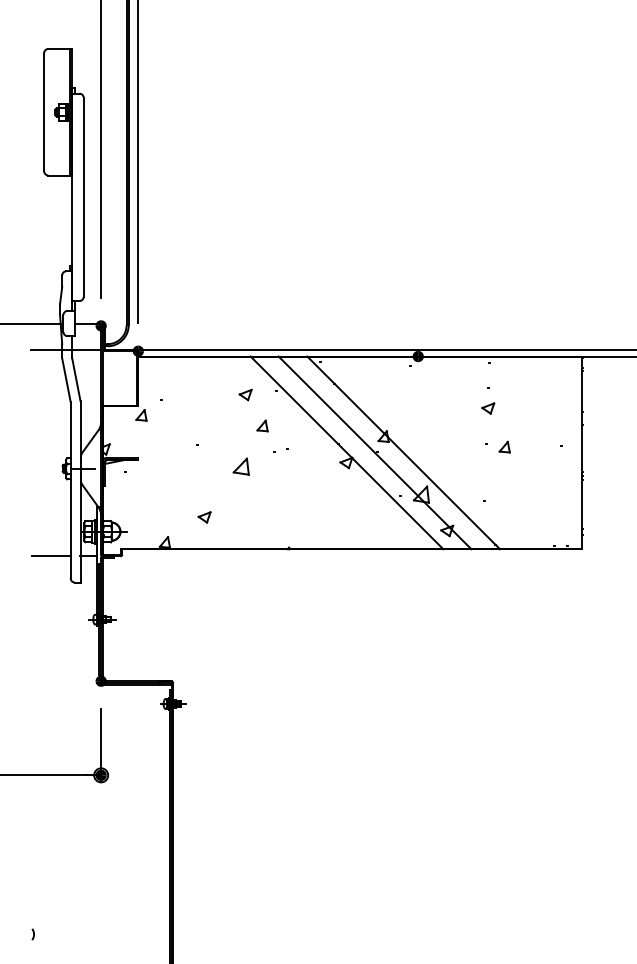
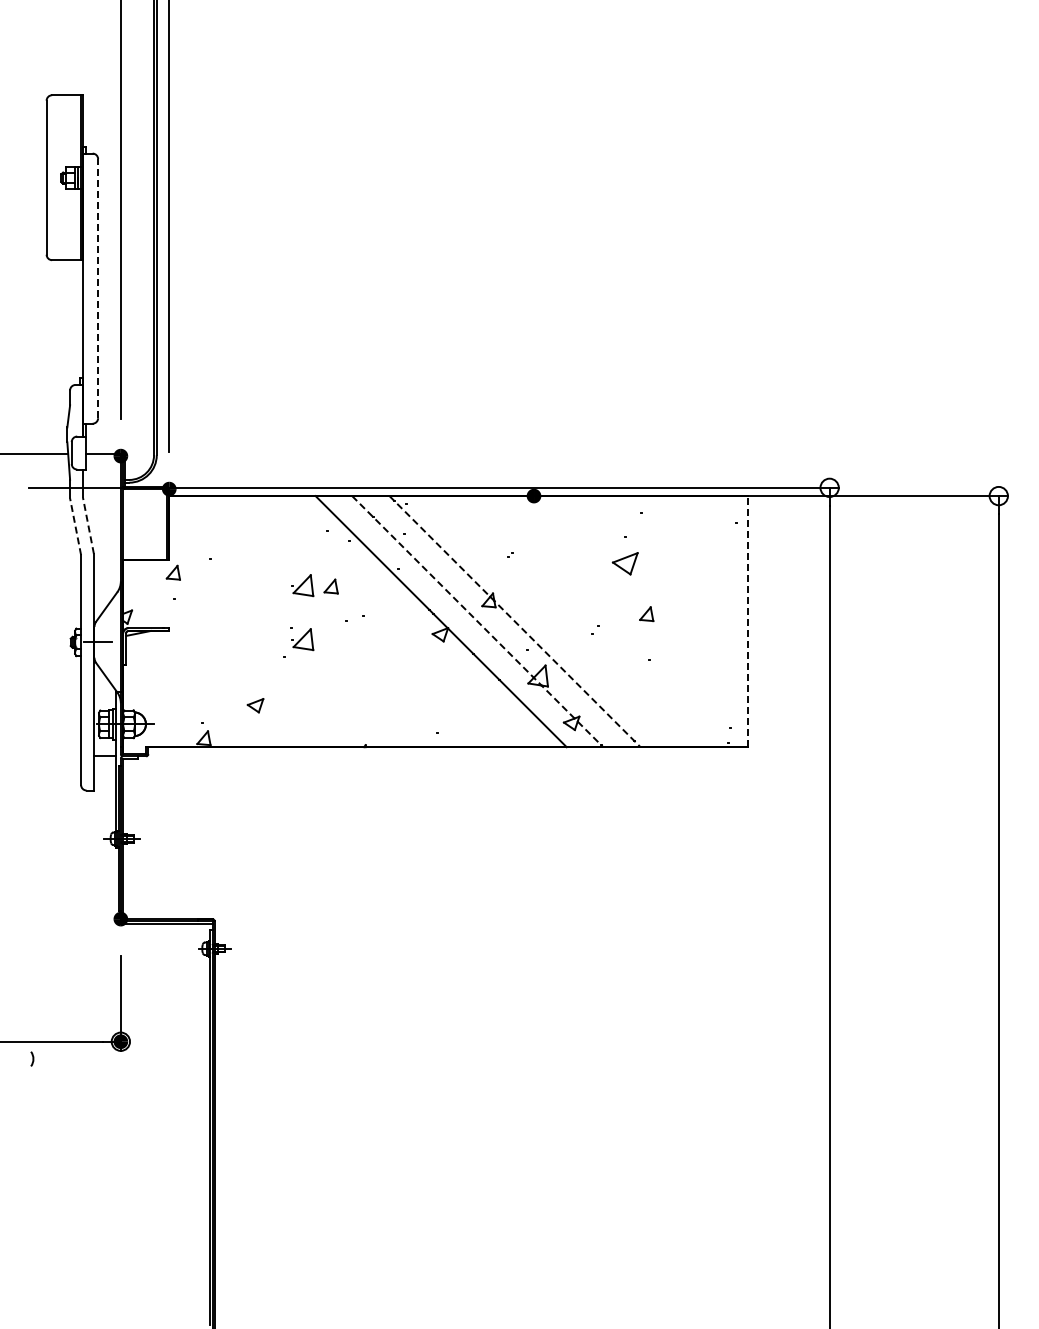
line: (84, 197) -> (98, 288), solid -> dashed
line: (66, 379) -> (75, 526), solid -> dashed
line: (76, 379) -> (88, 525), solid -> dashed
part: (245, 394) -> (308, 545), removed
part: (487, 408) -> (624, 563), size x1.6
part: (240, 425) -> (302, 585), added
line: (374, 452) -> (477, 621), solid -> dashed
line: (404, 452) -> (515, 621), solid -> dashed
line: (582, 452) -> (747, 621), solid -> dashed
line: (51, 556) -> (56, 756), removed
arc: (33, 934) -> (32, 1058), moved

